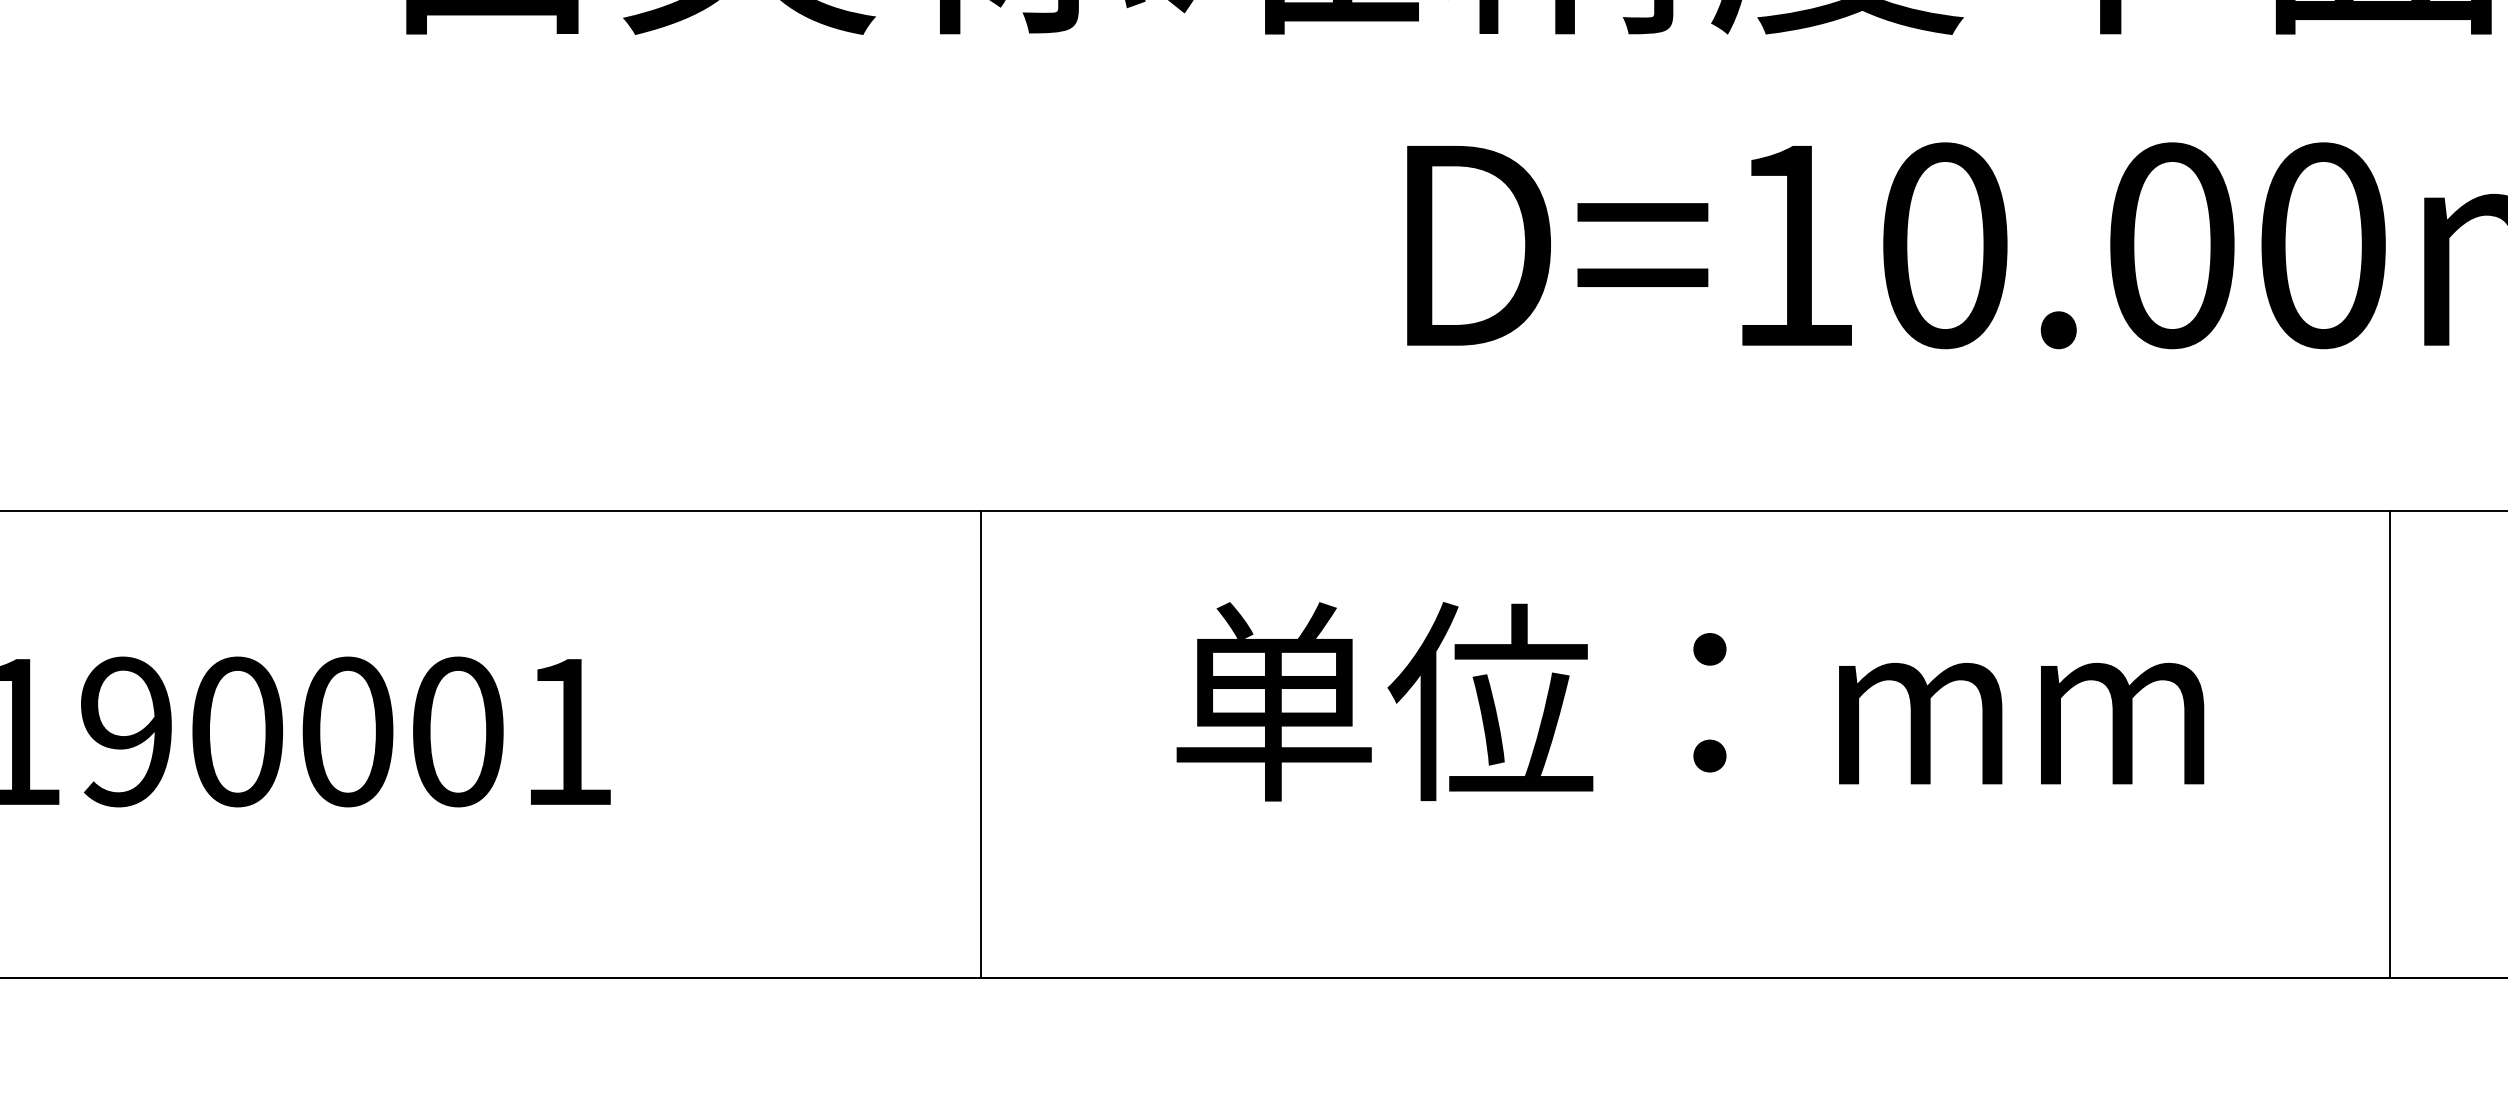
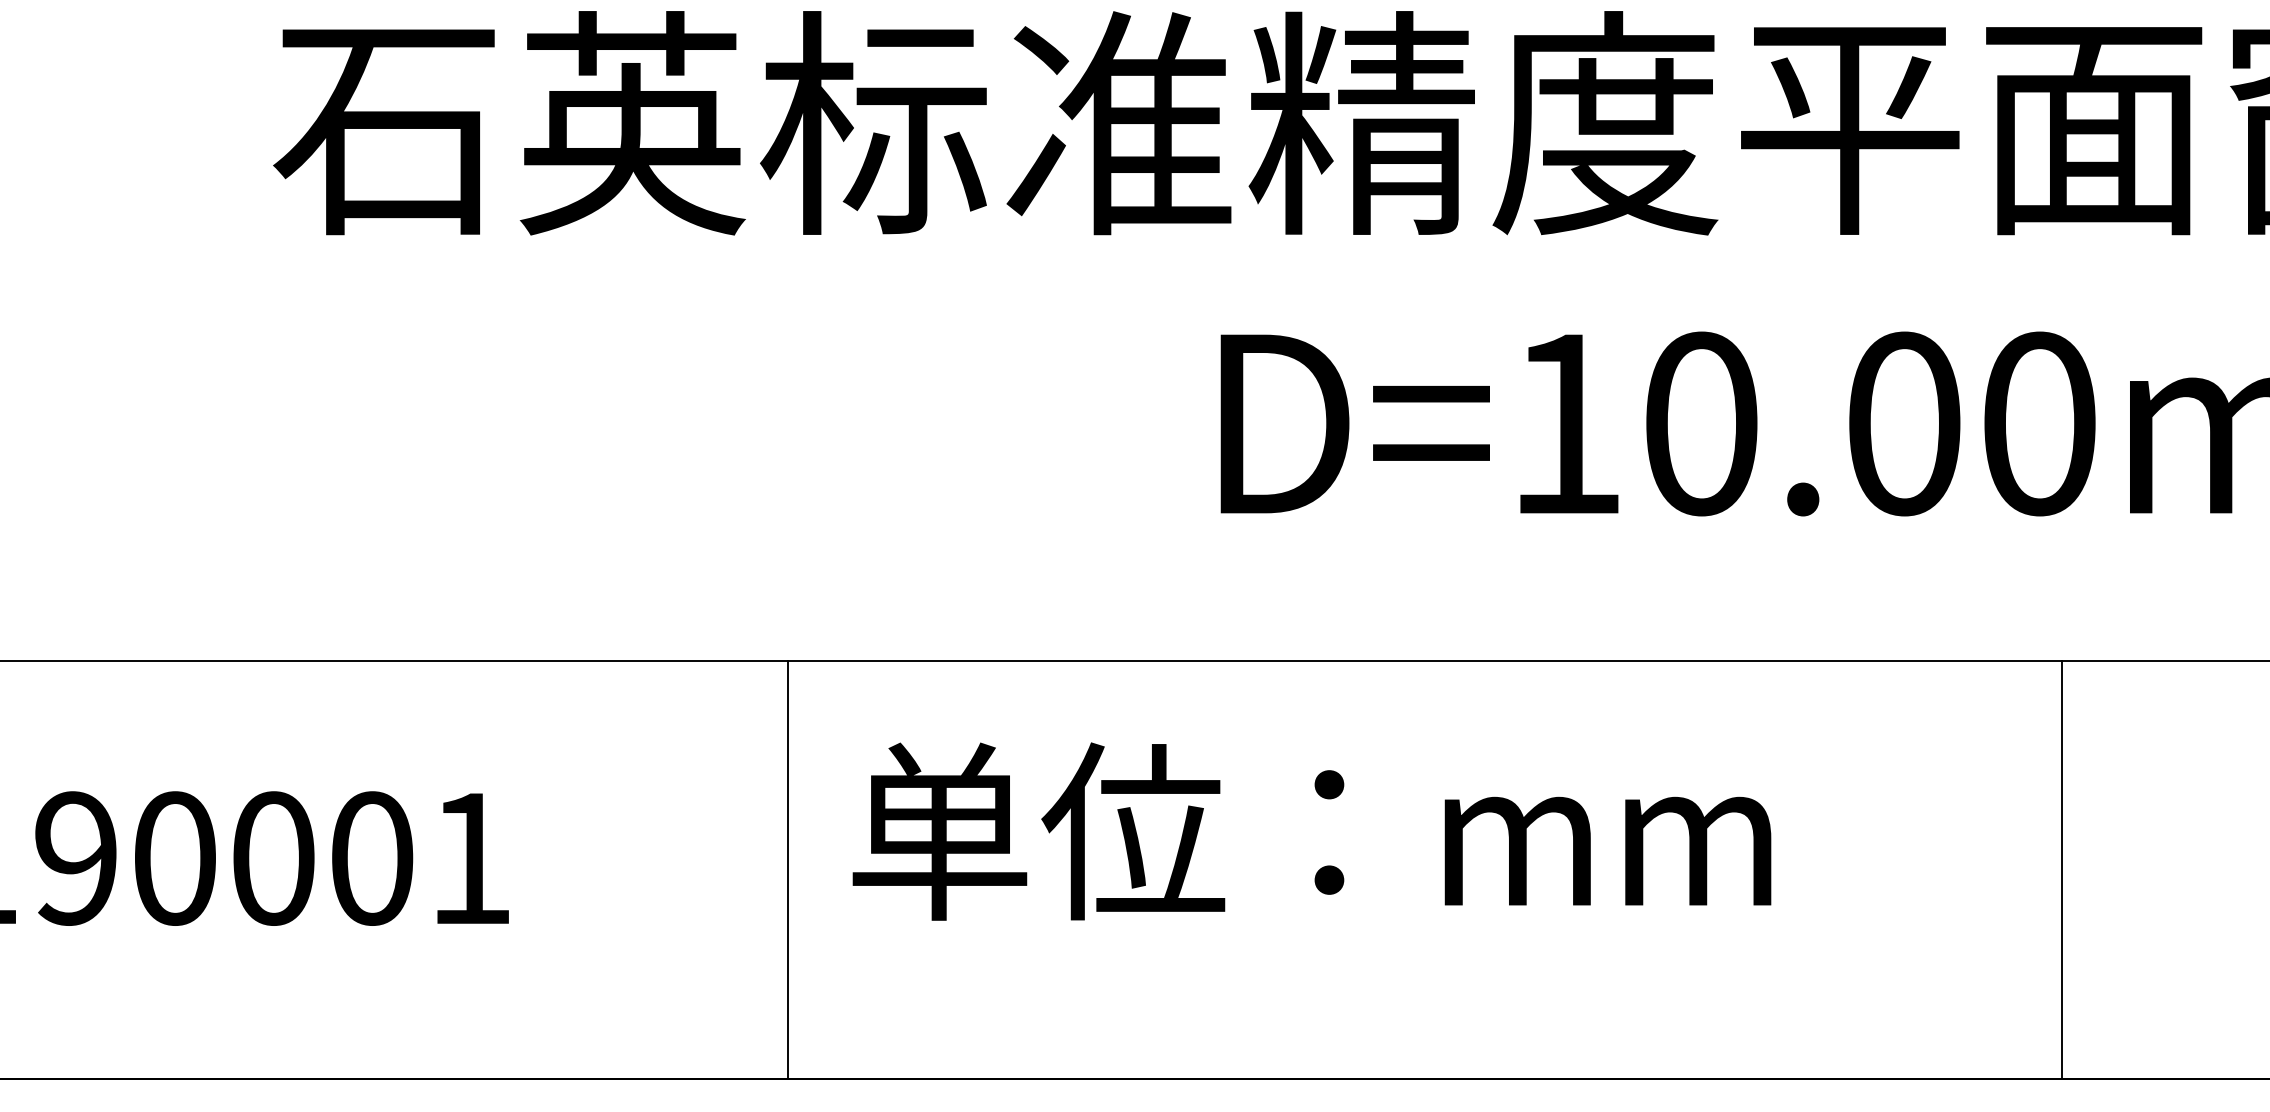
text: (1689, 701) -> (1311, 831), moved
line: (980, 744) -> (787, 869), moved
line: (2390, 744) -> (2062, 869), moved

